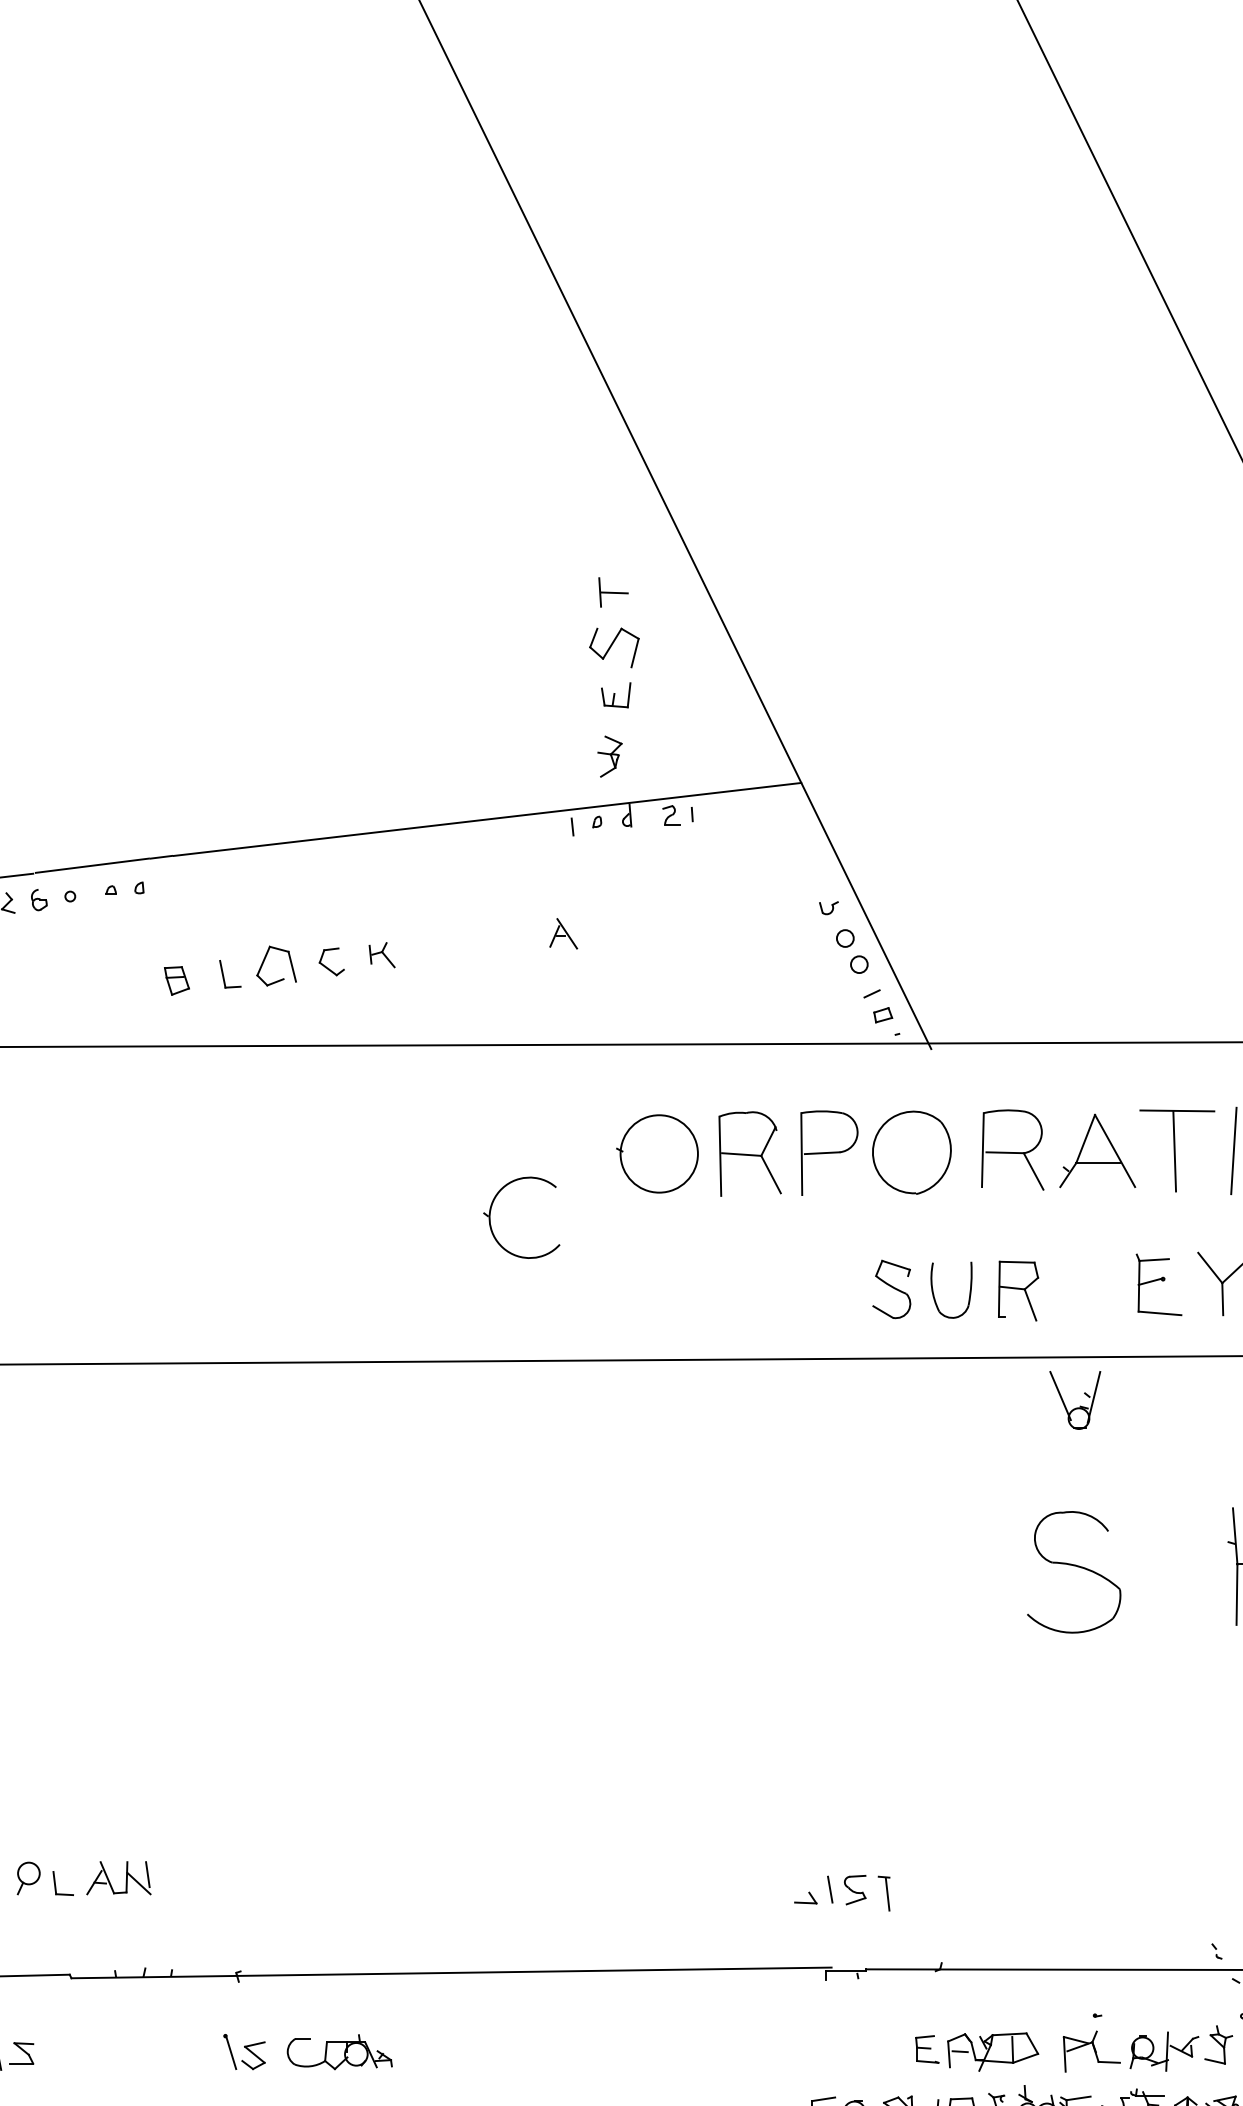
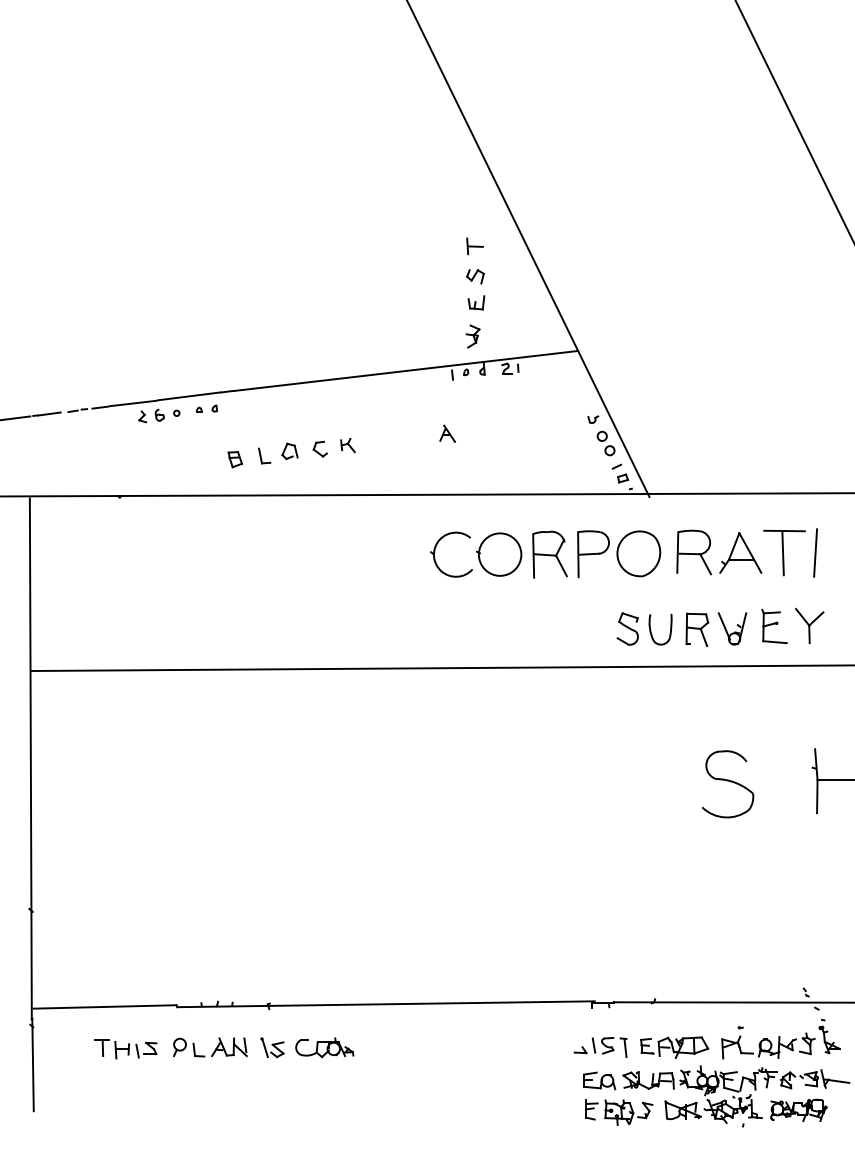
part: (614, 647) -> (475, 276), size x0.62
part: (275, 964) -> (289, 450), size x0.71
part: (492, 1211) -> (435, 551), moved
part: (1075, 1399) -> (732, 628), moved
part: (84, 1878) -> (210, 1047), moved
part: (842, 1893) -> (600, 1047), moved

